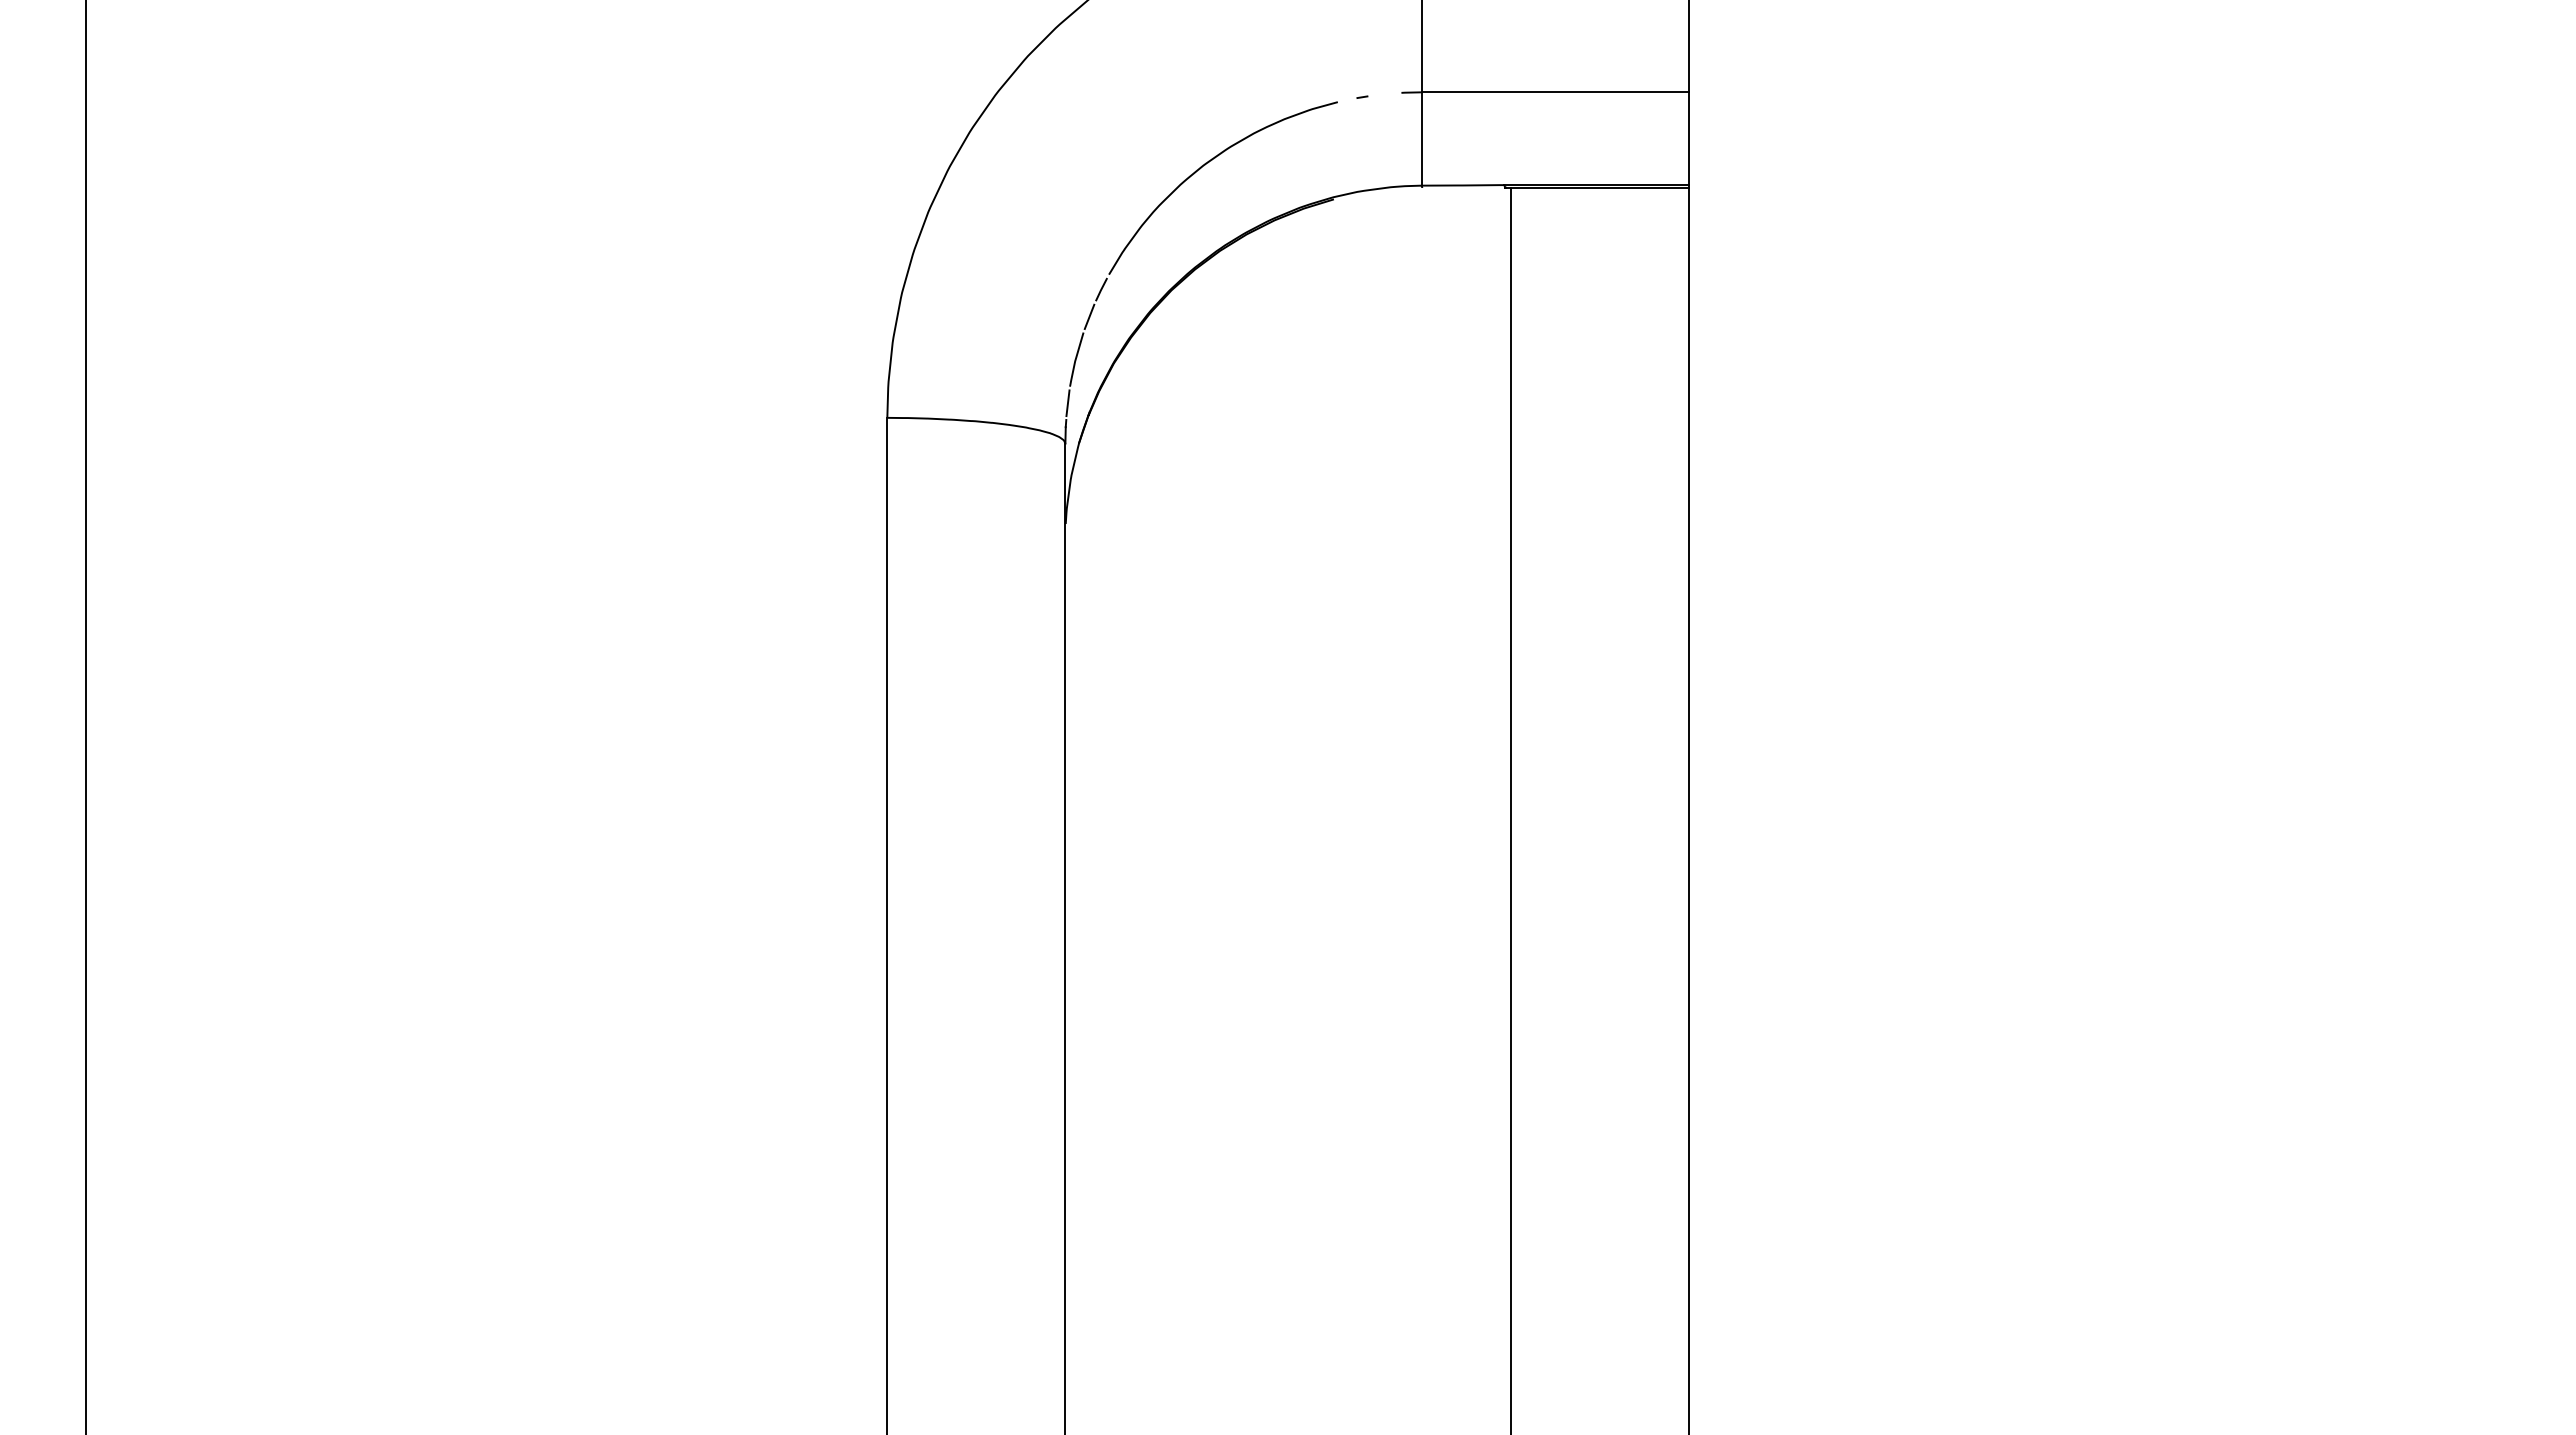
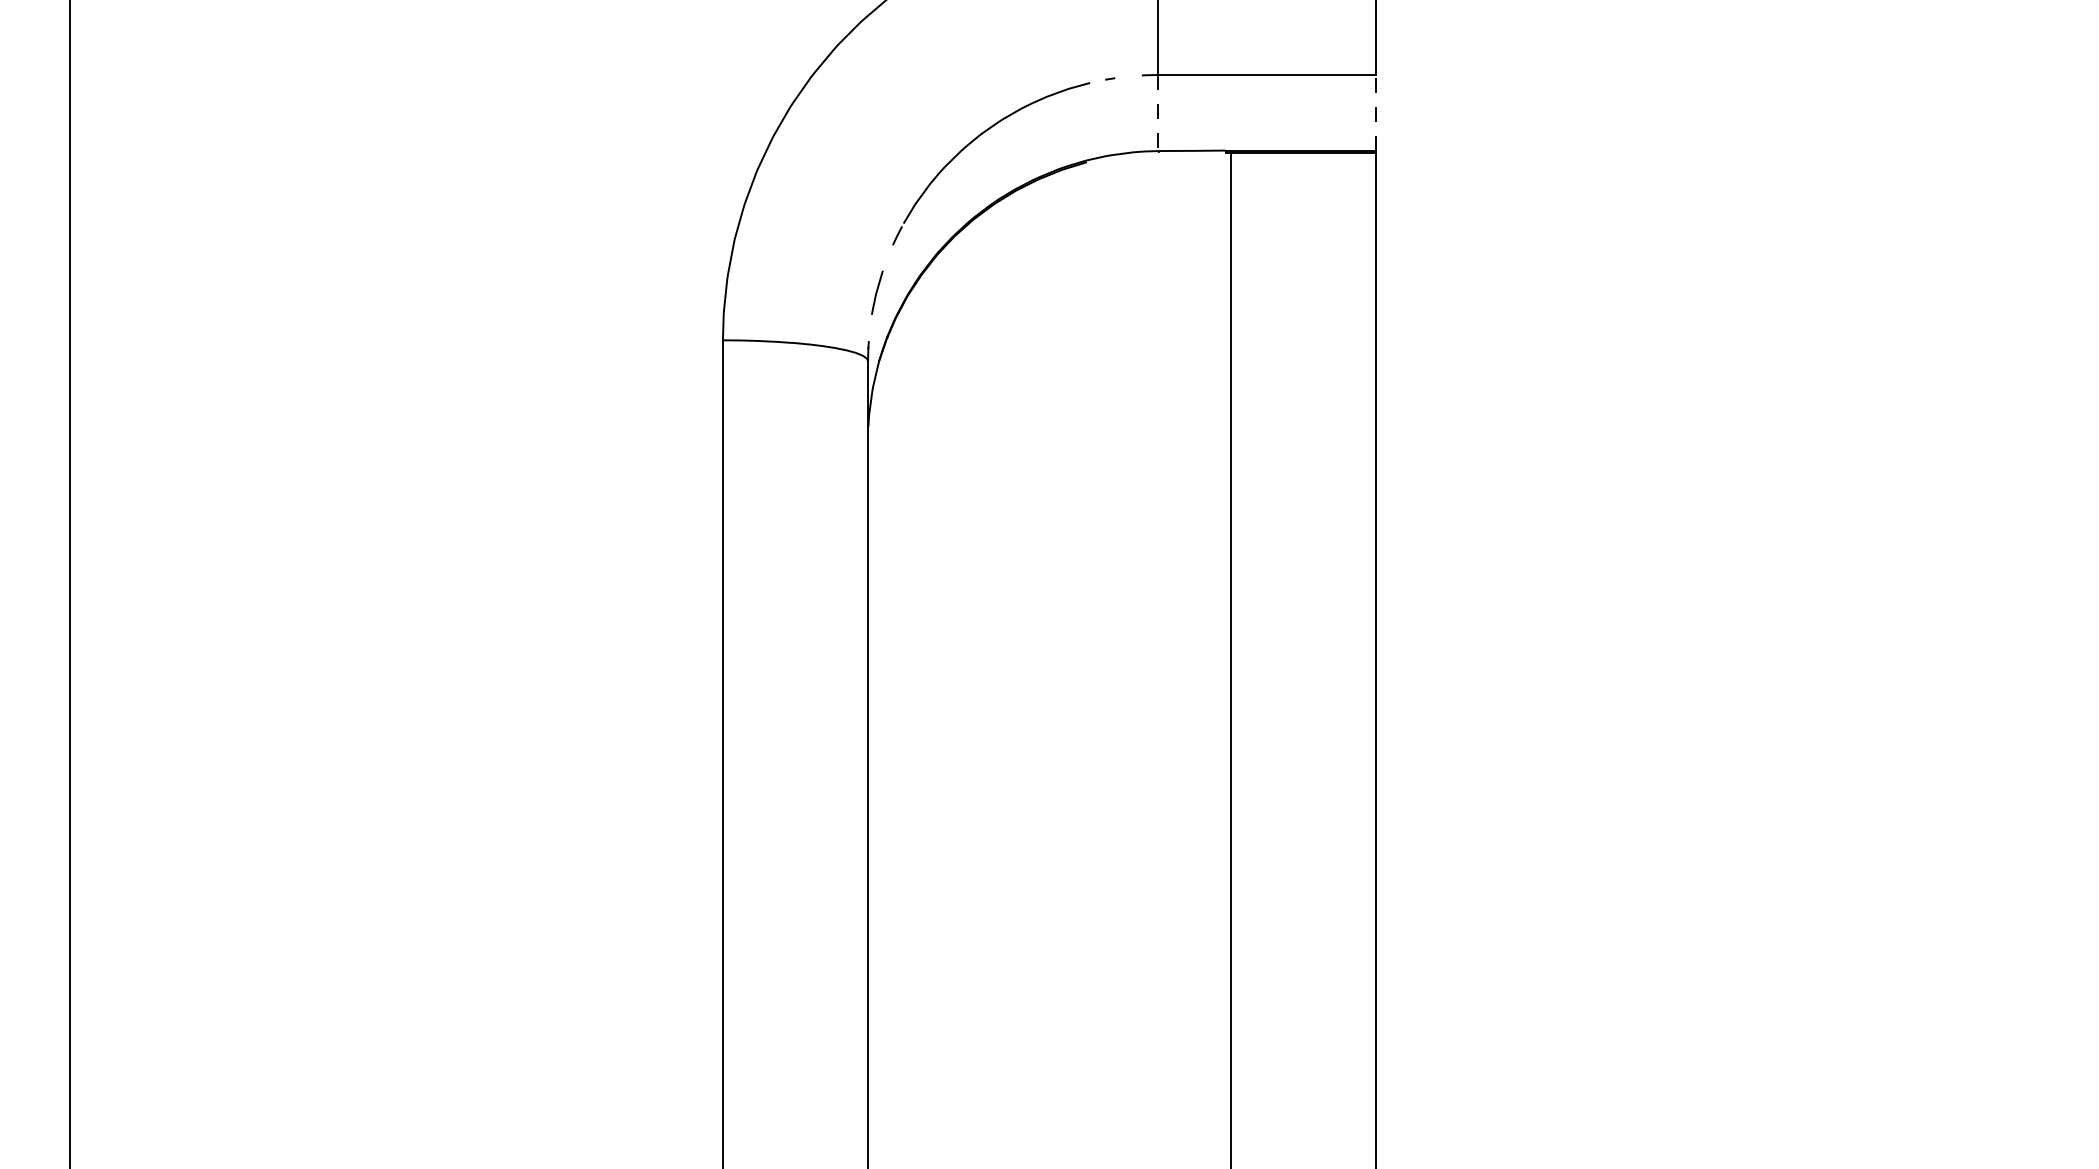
line: (1688, 138) -> (1375, 112), solid -> dashed
line: (1421, 139) -> (1158, 113), solid -> dashed
line: (1089, 316) -> (887, 257), removed
line: (1067, 403) -> (869, 328), removed

